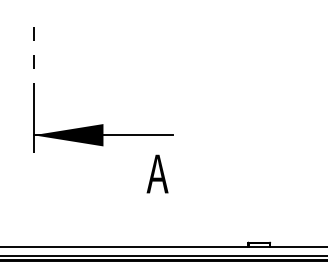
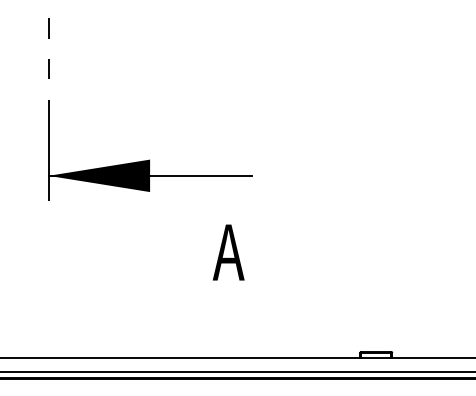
part: (103, 124) -> (150, 160), moved

